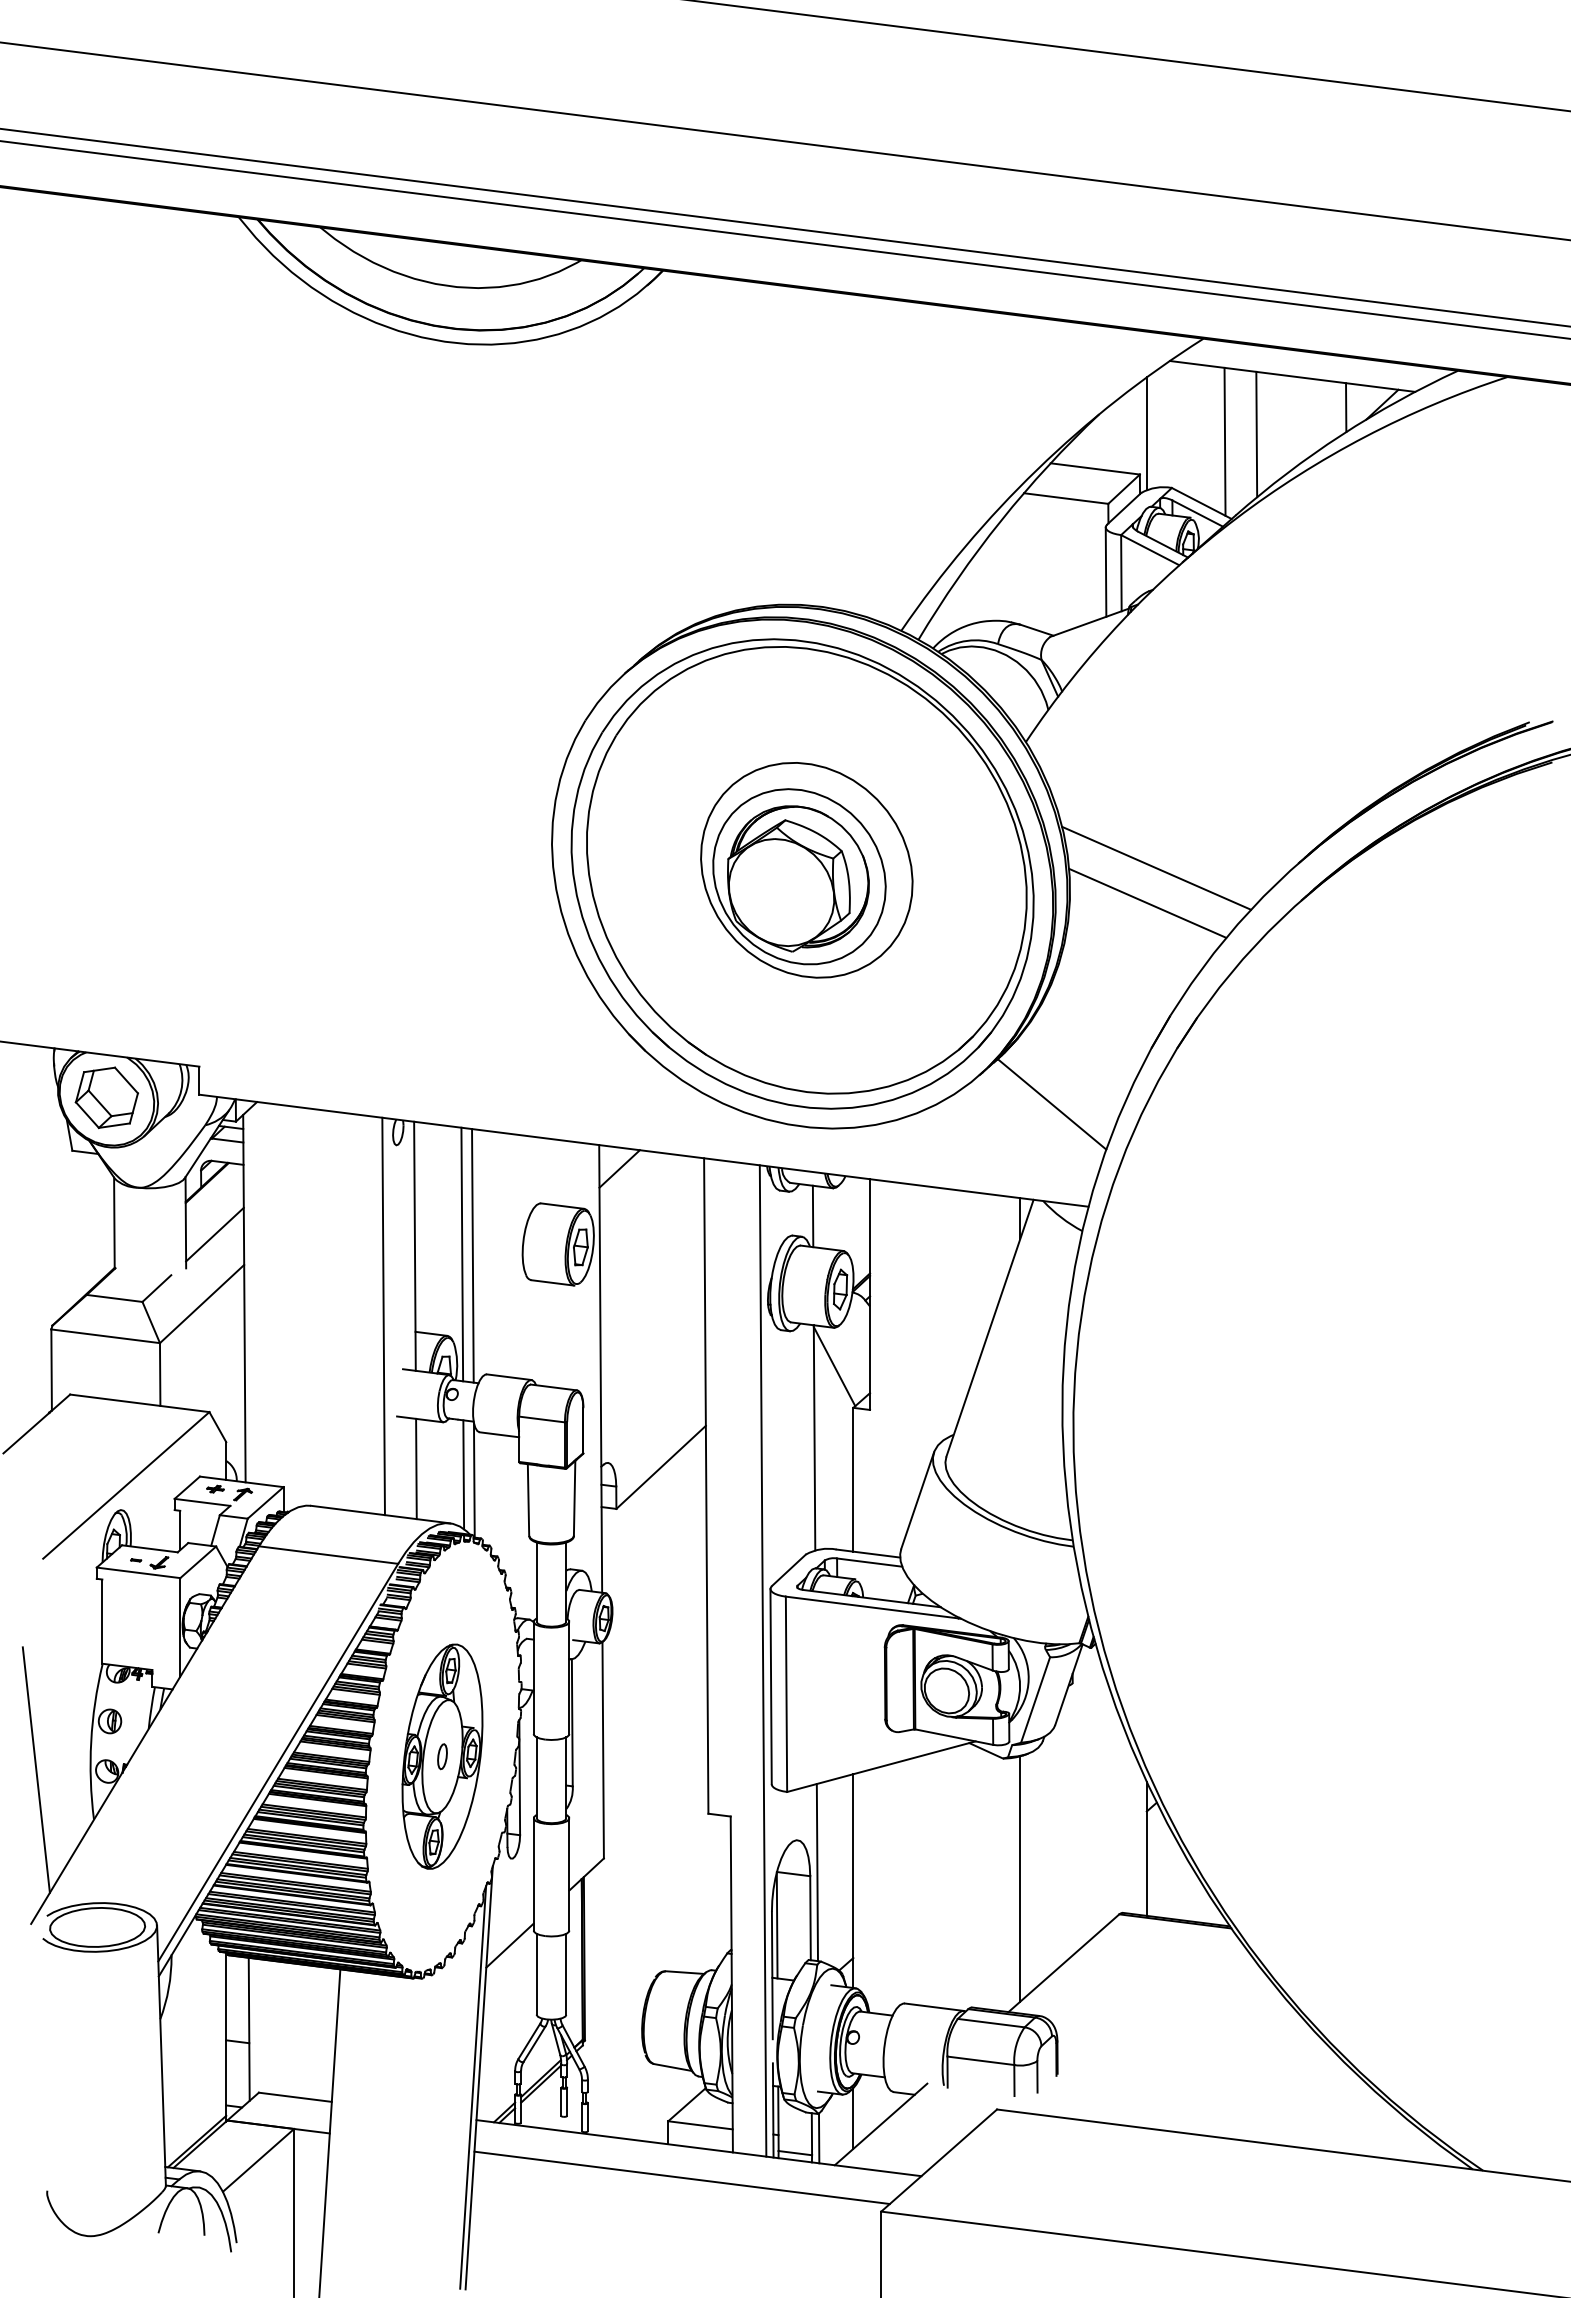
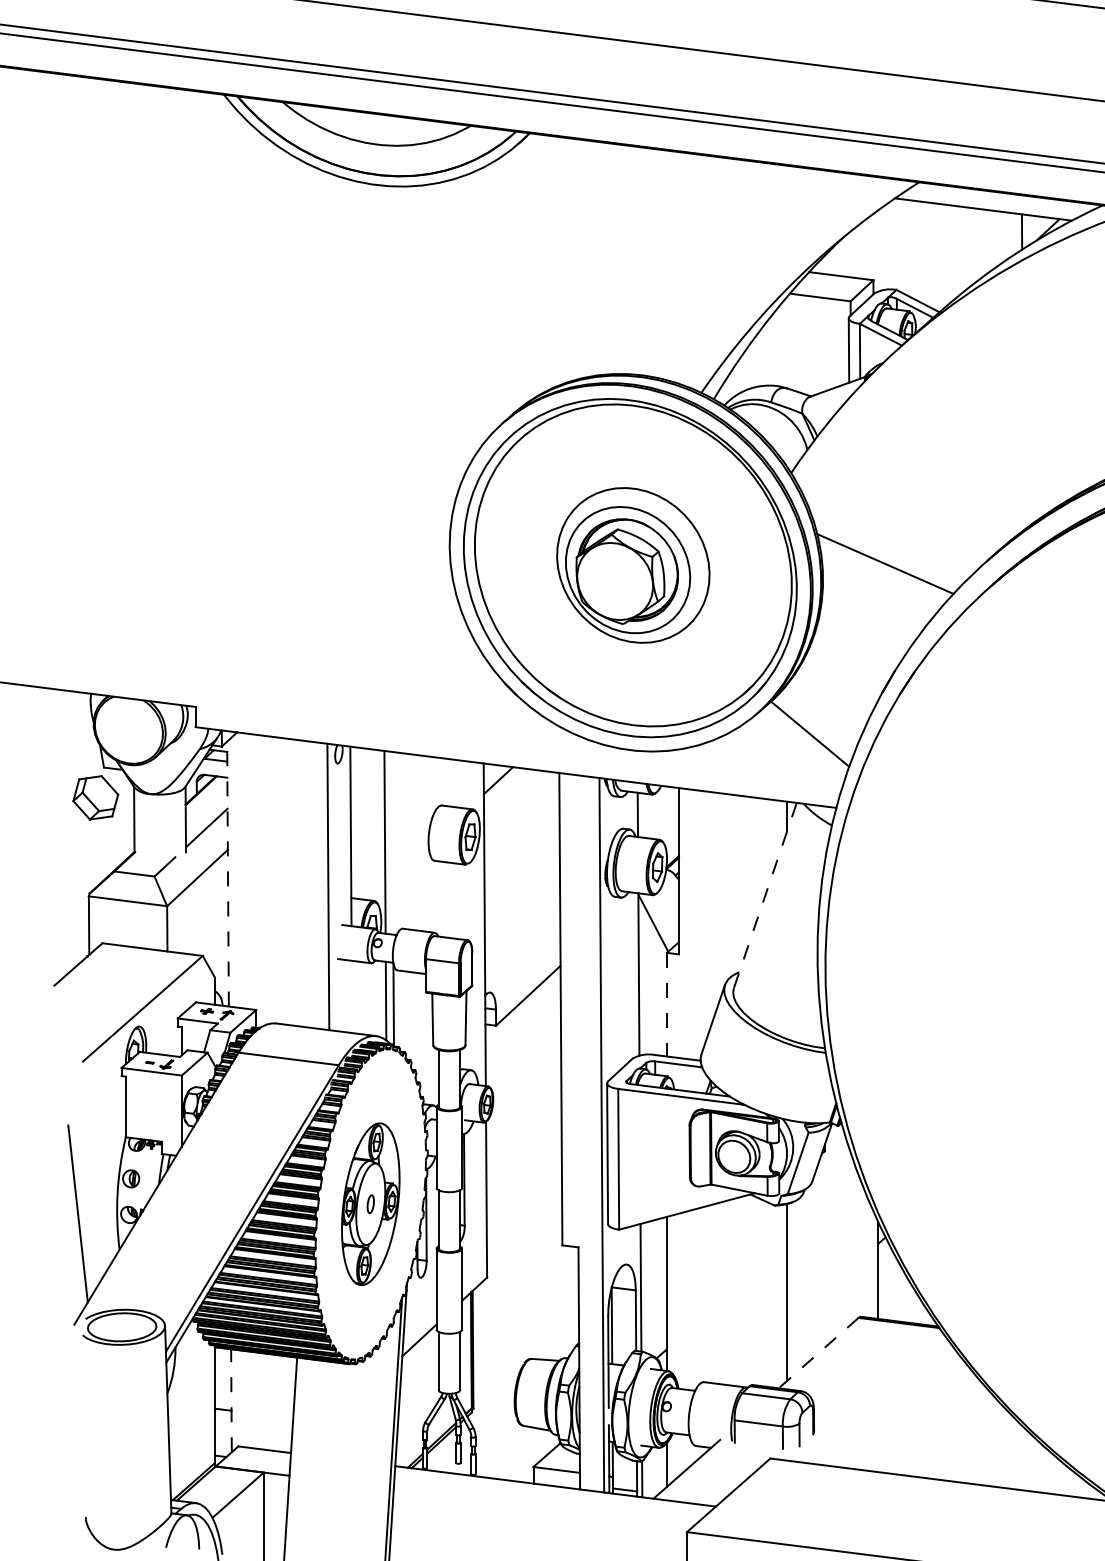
line: (1146, 433) -> (878, 250), removed
line: (1256, 434) -> (957, 251), removed
line: (1224, 441) -> (934, 256), removed
line: (1147, 902) -> (878, 588), removed
part: (106, 1097) -> (95, 797), moved
line: (472, 1255) -> (392, 843), removed
line: (244, 1298) -> (228, 874), solid -> dashed
line: (990, 1328) -> (765, 895), solid -> dashed
line: (416, 1468) -> (352, 996), removed
line: (853, 1479) -> (666, 1004), solid -> dashed
line: (1063, 1963) -> (818, 1353), solid -> dashed
line: (249, 2028) -> (231, 1400), solid -> dashed
line: (681, 2177) -> (543, 1507), removed

